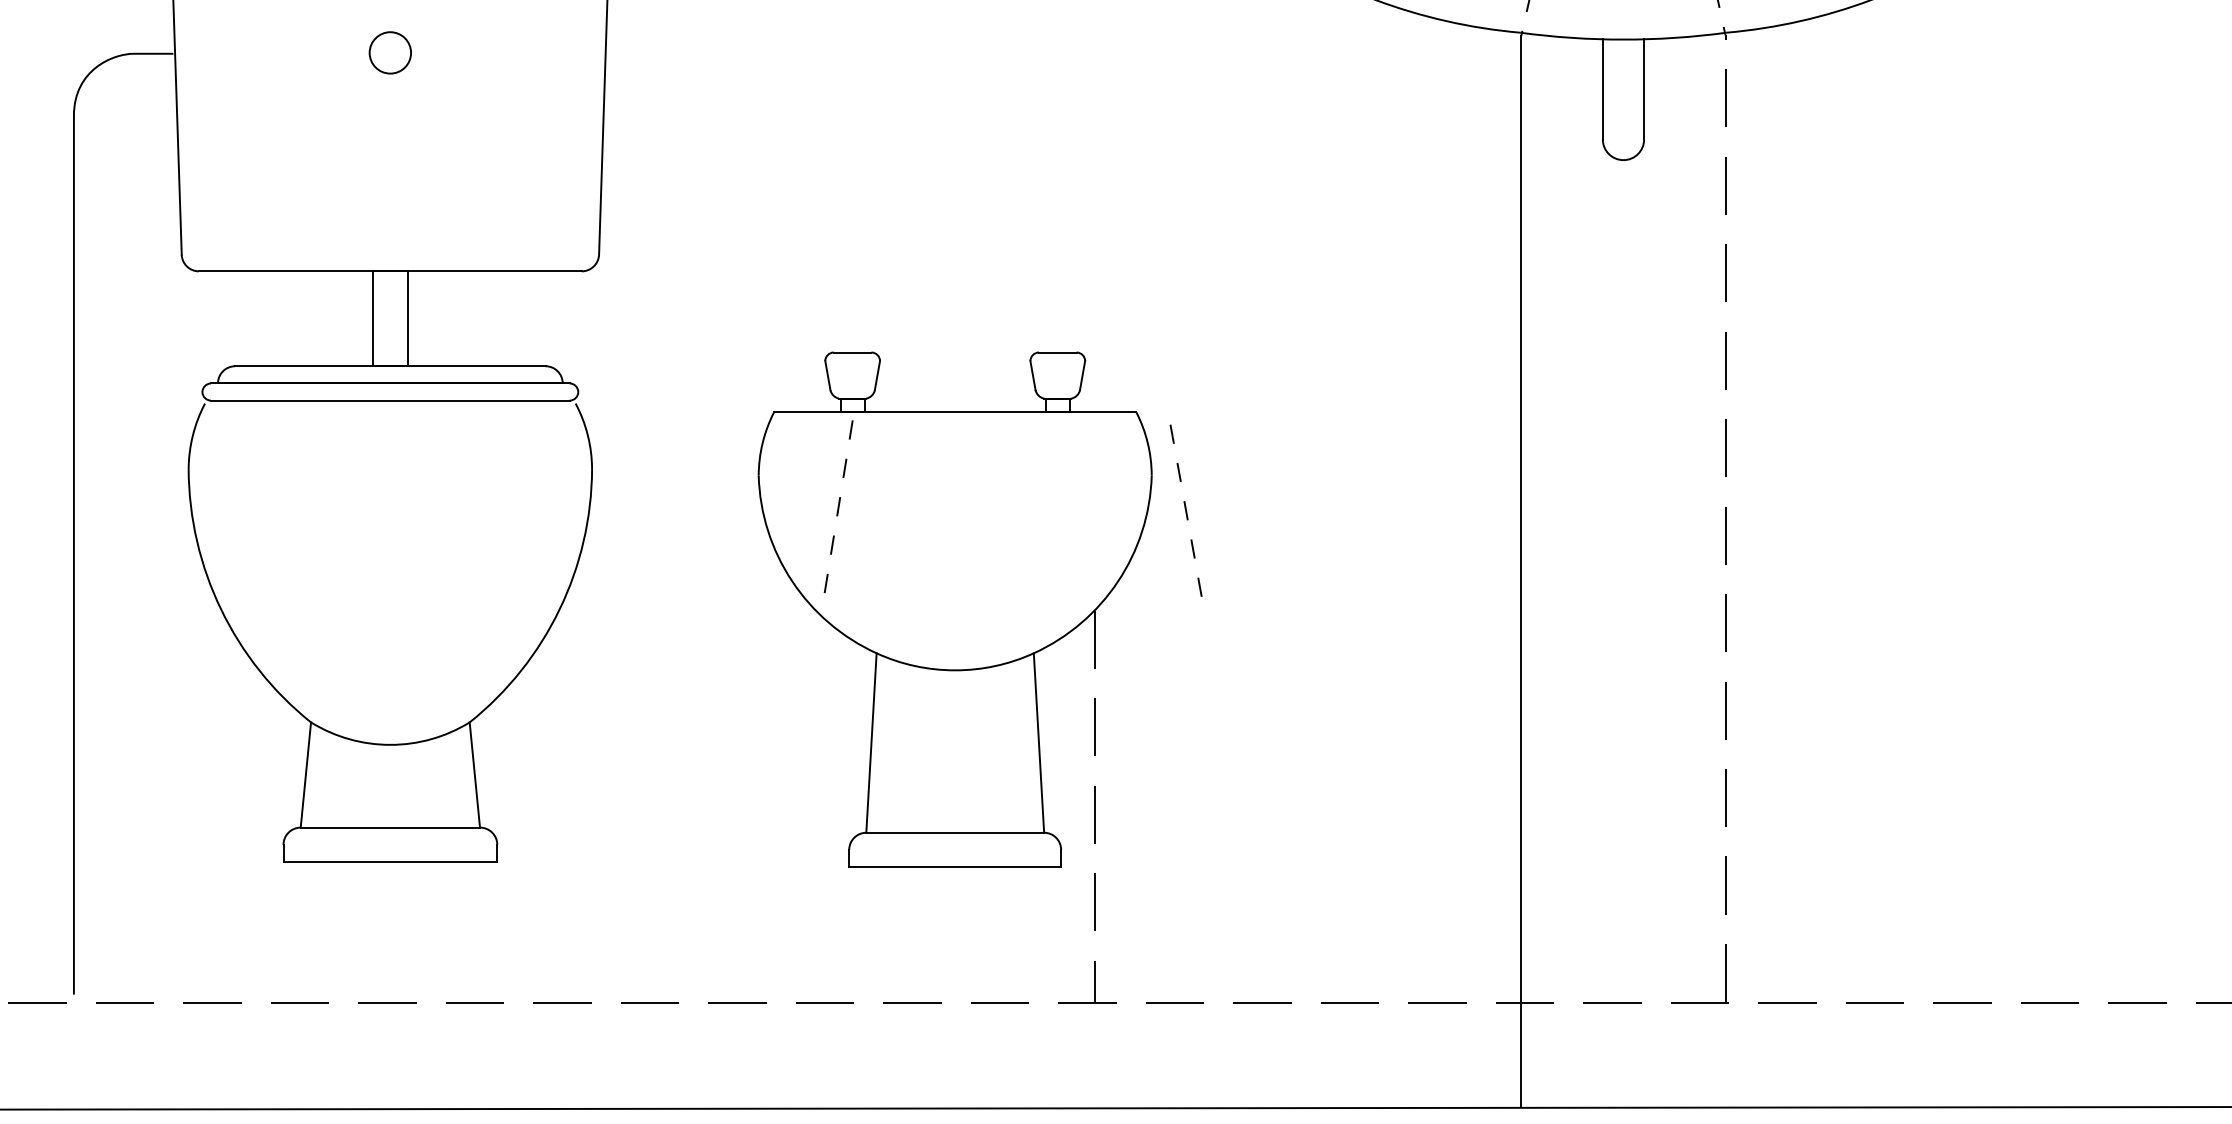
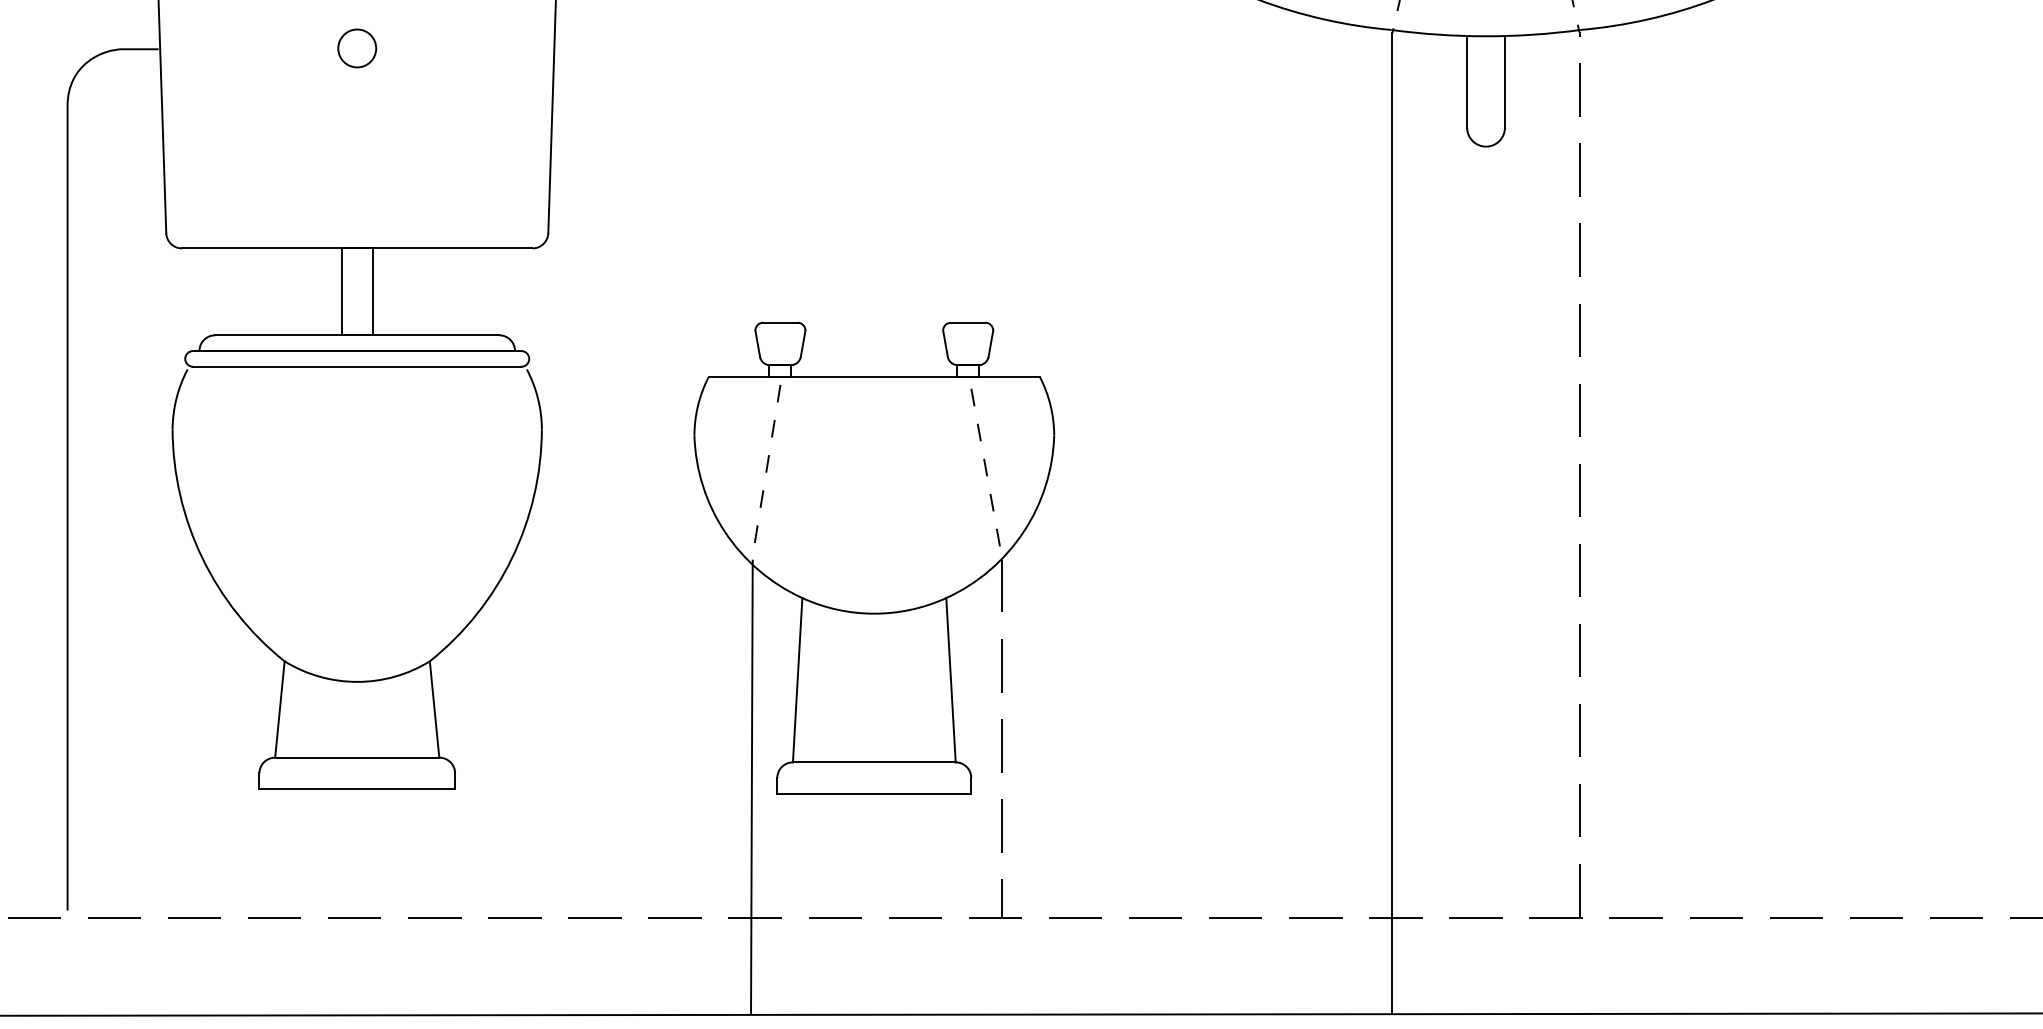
line: (1185, 510) -> (985, 467), moved
line: (821, 859) -> (751, 786), added

